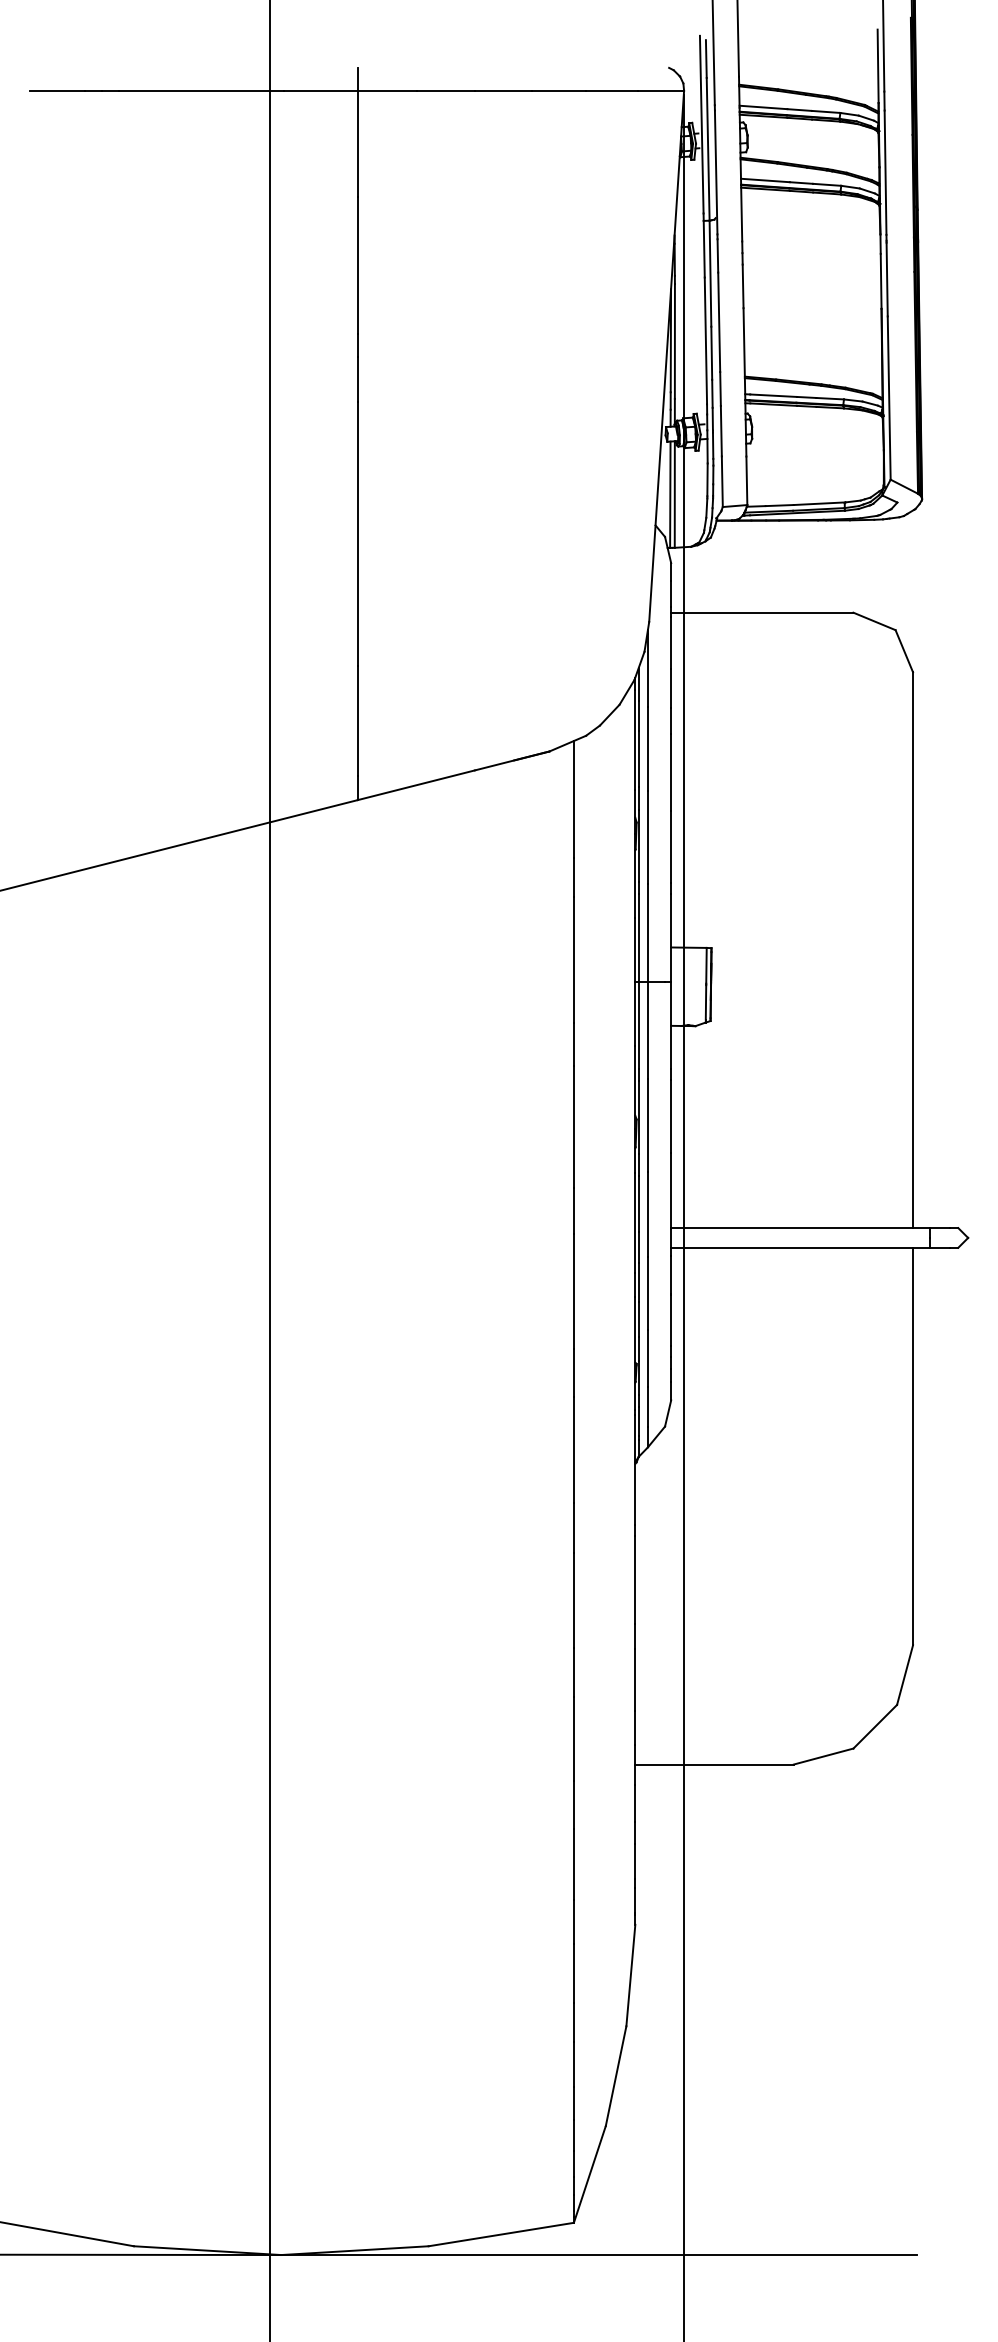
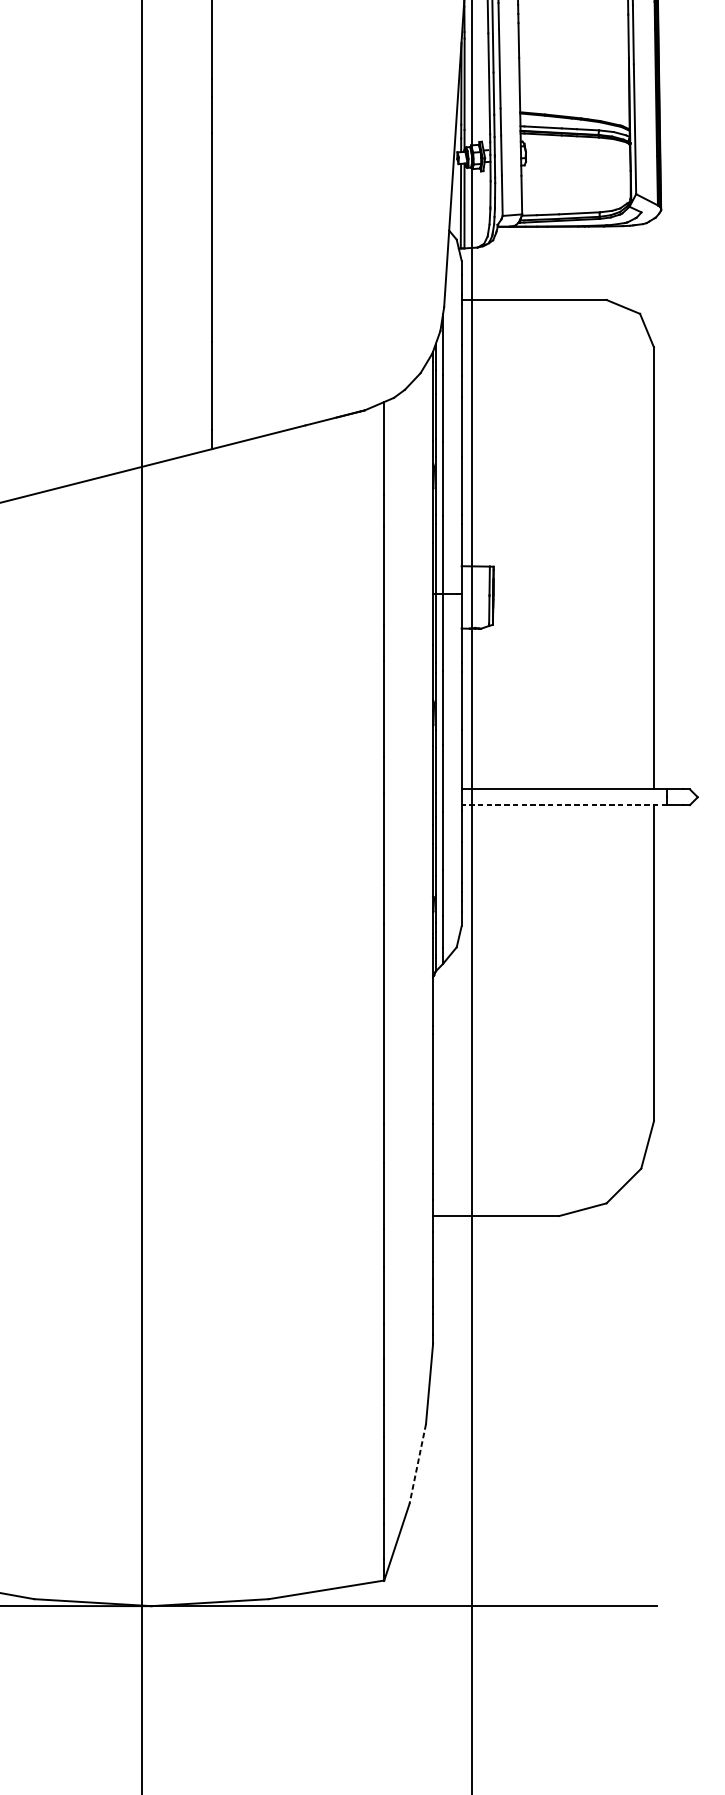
line: (799, 1247) -> (563, 804), solid -> dashed
line: (616, 2076) -> (418, 1464), solid -> dashed

